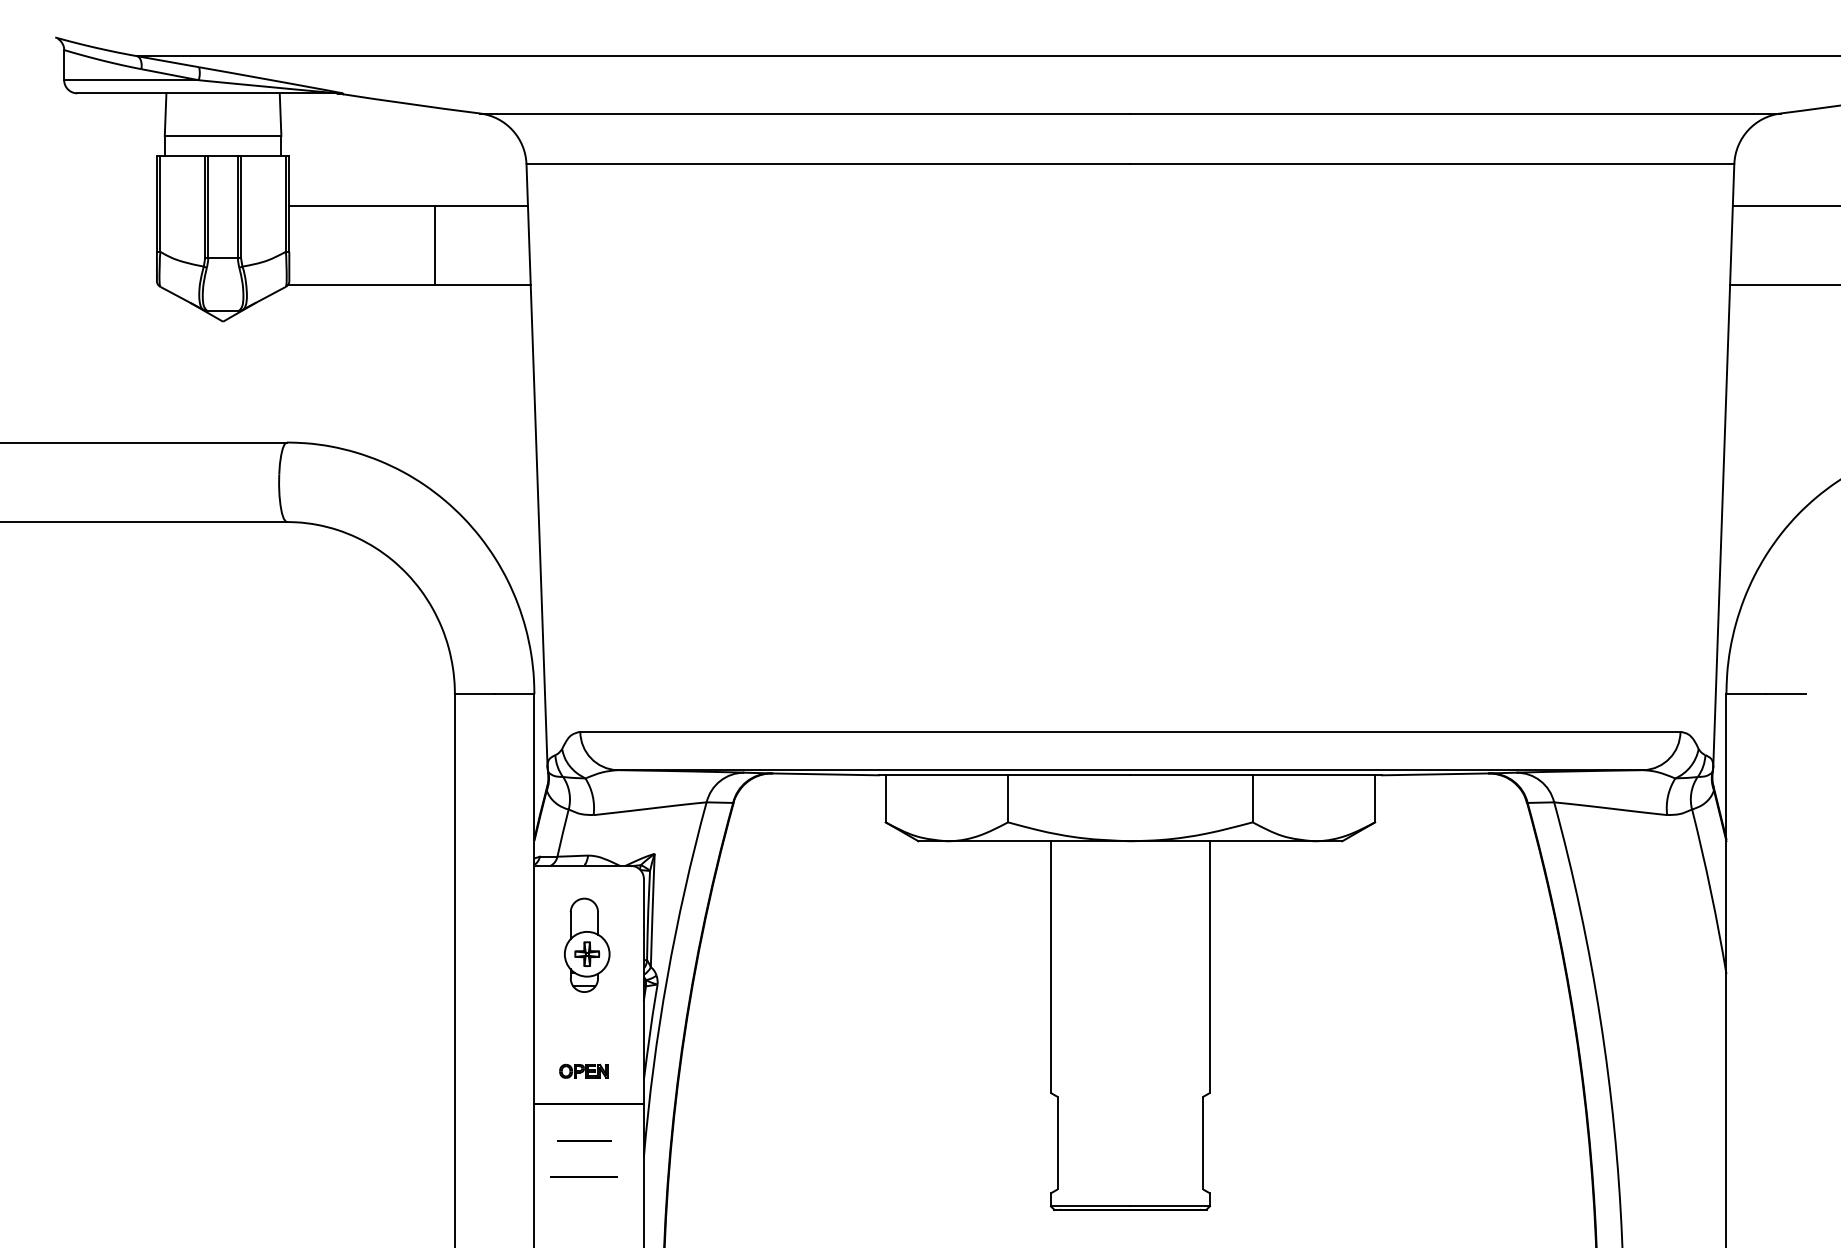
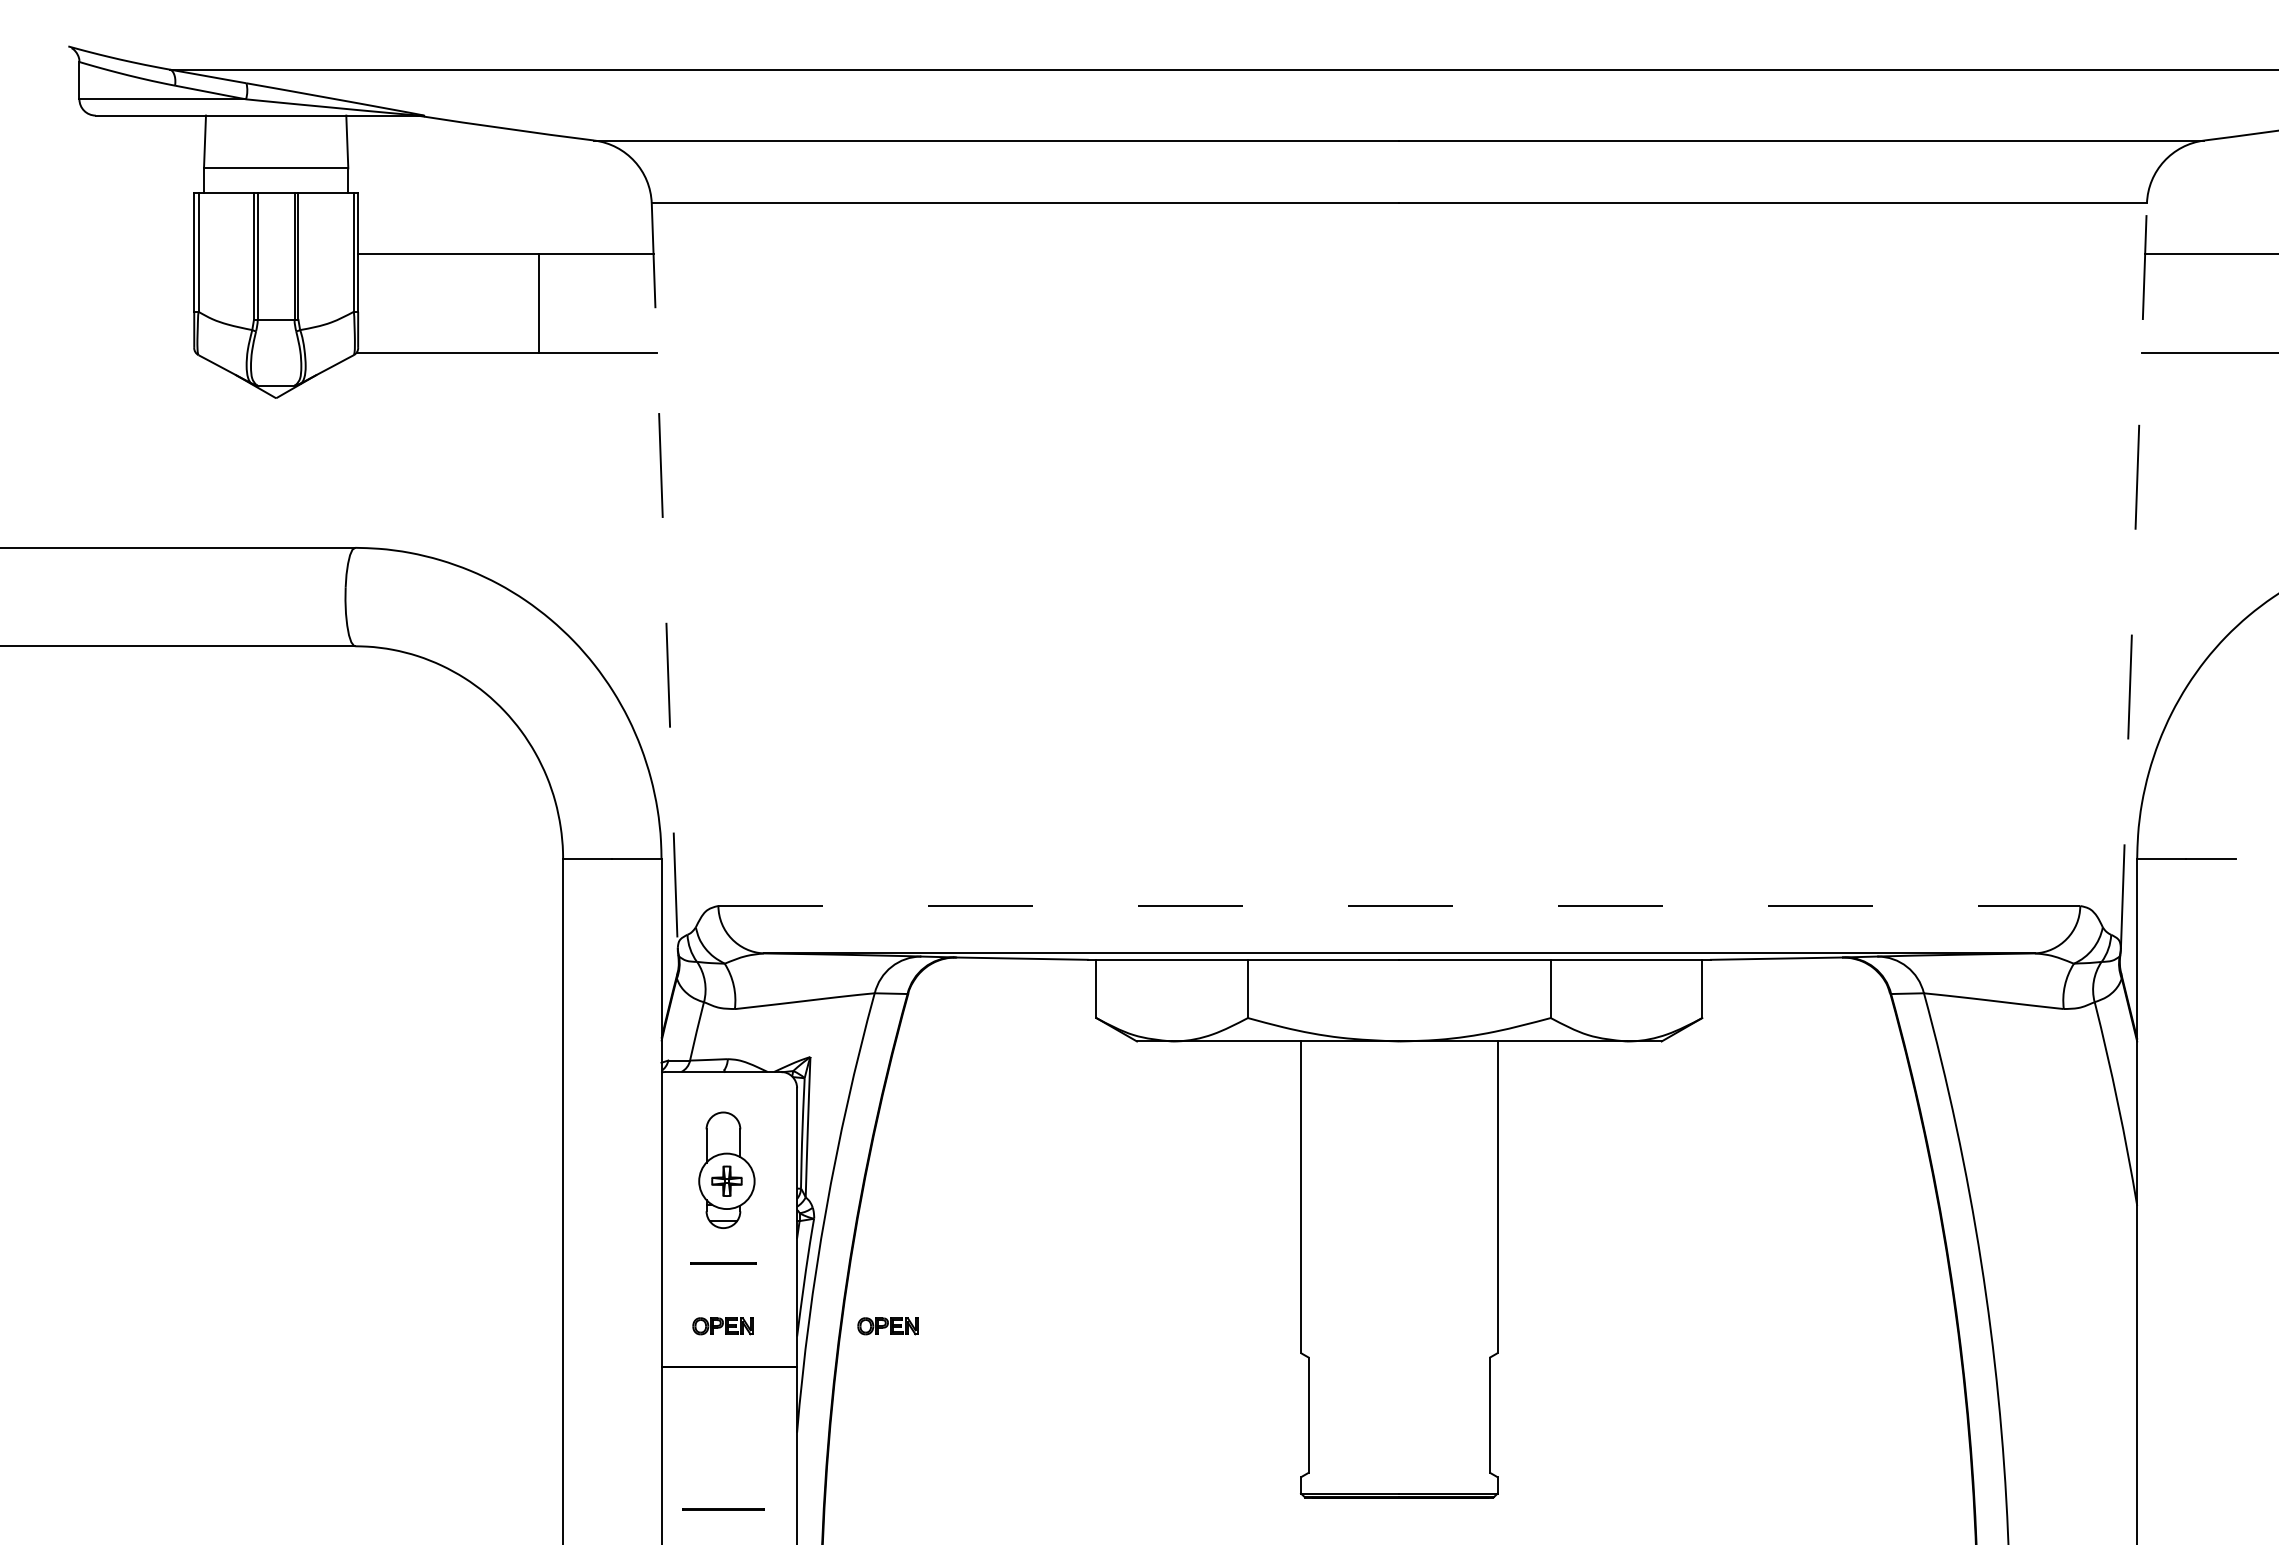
line: (1723, 464) -> (2133, 575), solid -> dashed
line: (536, 465) -> (664, 576), solid -> dashed
line: (1130, 731) -> (1399, 905), solid -> dashed
part: (716, 1071) -> (887, 1326), added
line: (584, 1140) -> (723, 1263), moved
line: (584, 1177) -> (723, 1509), moved

